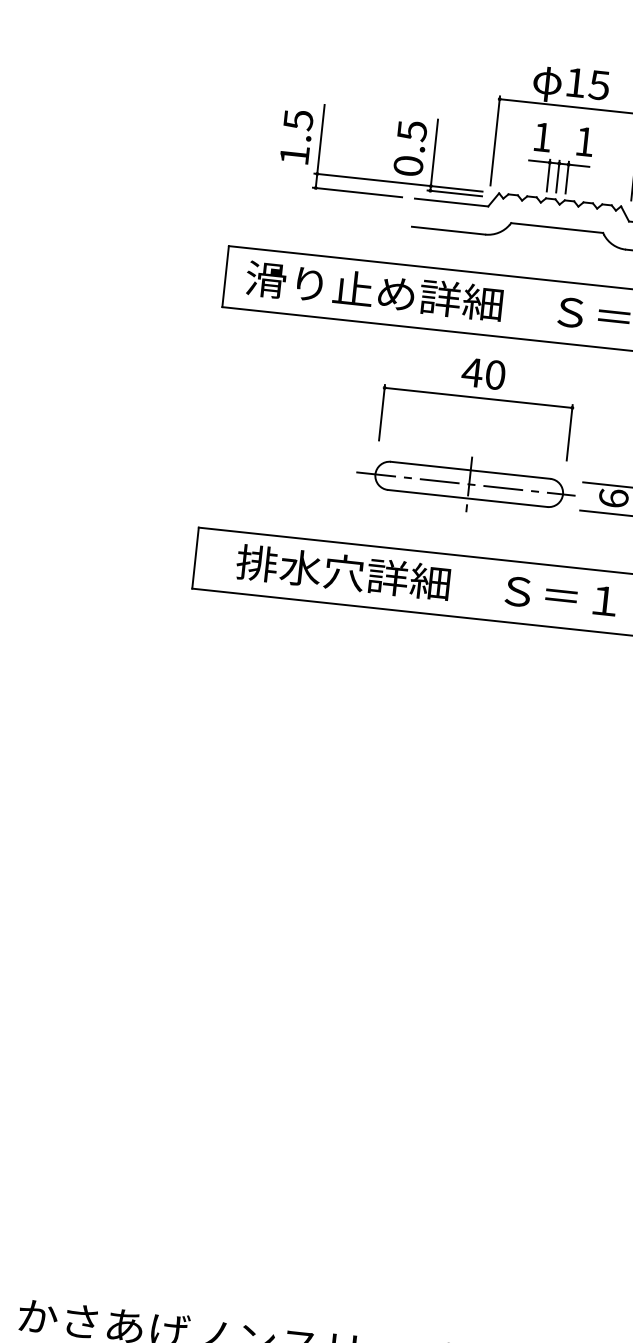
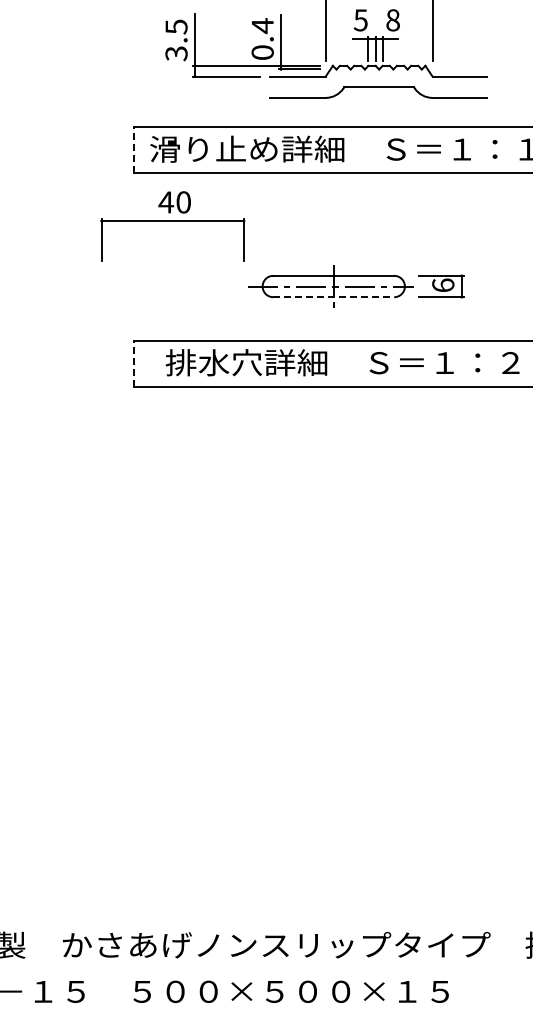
text: (411, 131) -> (262, 26), 0.5 -> 0.4
text: (541, 137) -> (360, 20), 1 -> 5
text: (584, 141) -> (392, 20), 1 -> 8
text: (294, 155) -> (176, 53), 1.5 -> 3.5
line: (225, 275) -> (134, 149), solid -> dashed
part: (477, 405) -> (172, 226), moved
line: (468, 498) -> (334, 297), solid -> dashed
line: (195, 557) -> (134, 363), solid -> dashed

